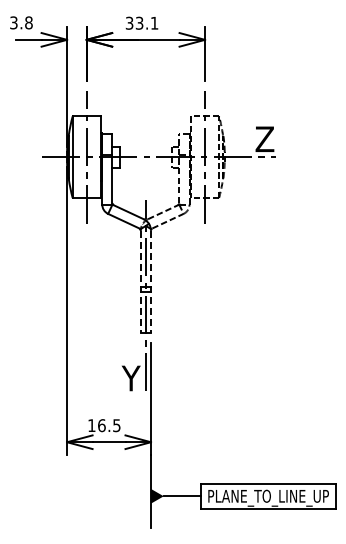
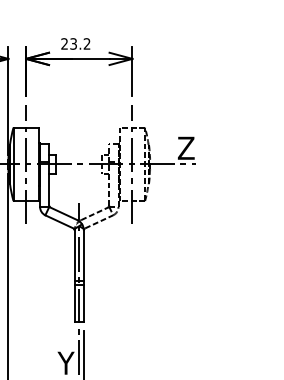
text: (141, 22) -> (75, 43), 33.1 -> 23.2
line: (140, 281) -> (74, 276), dashed -> solid
line: (151, 281) -> (84, 276), dashed -> solid

